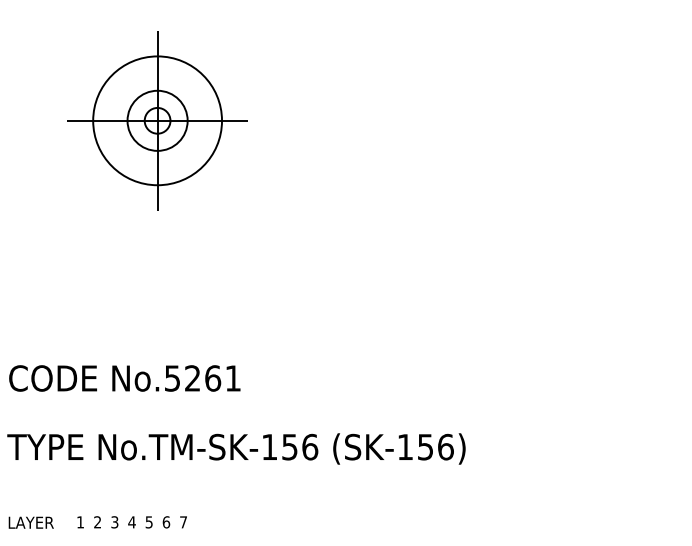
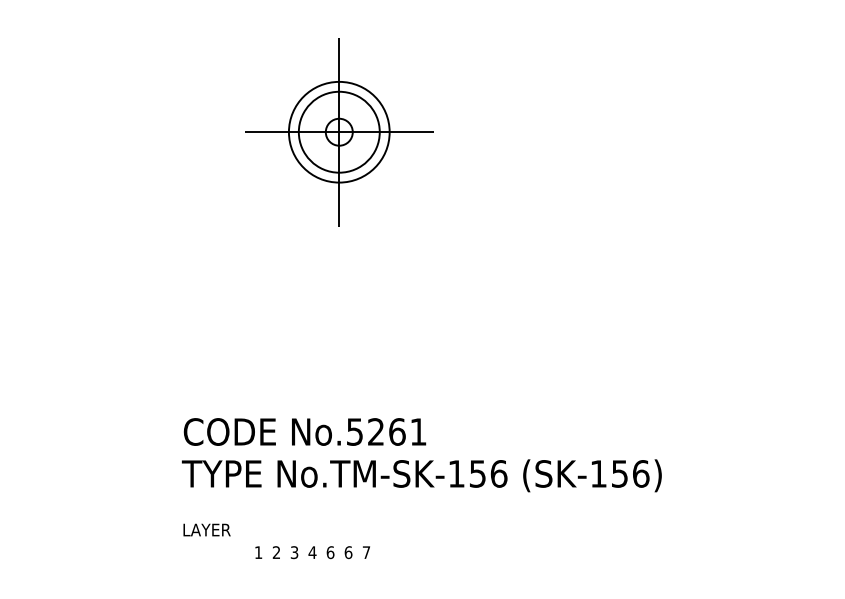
circle: (156, 120) -> (338, 131), size x0.6
circle: (156, 120) -> (338, 131), size x1.6
text: (124, 378) -> (304, 431), moved
text: (30, 522) -> (206, 529), moved
text: (149, 522) -> (330, 552), 5 -> 6

